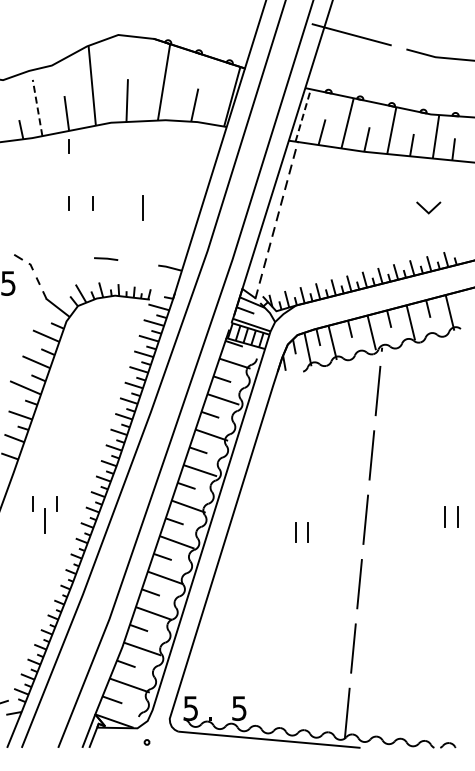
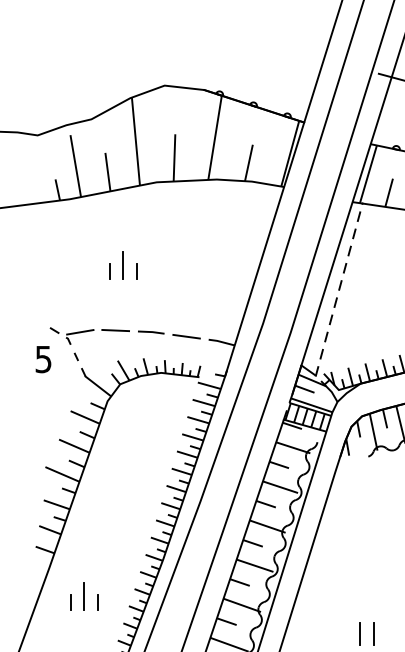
line: (37, 108) -> (75, 166), dashed -> solid
line: (303, 115) -> (368, 174), dashed -> solid
line: (68, 146) -> (109, 208), removed
line: (142, 207) -> (123, 264), moved
line: (73, 256) -> (115, 329), added
line: (41, 258) -> (80, 331), added
line: (138, 262) -> (186, 336), added
line: (44, 520) -> (83, 596), moved

